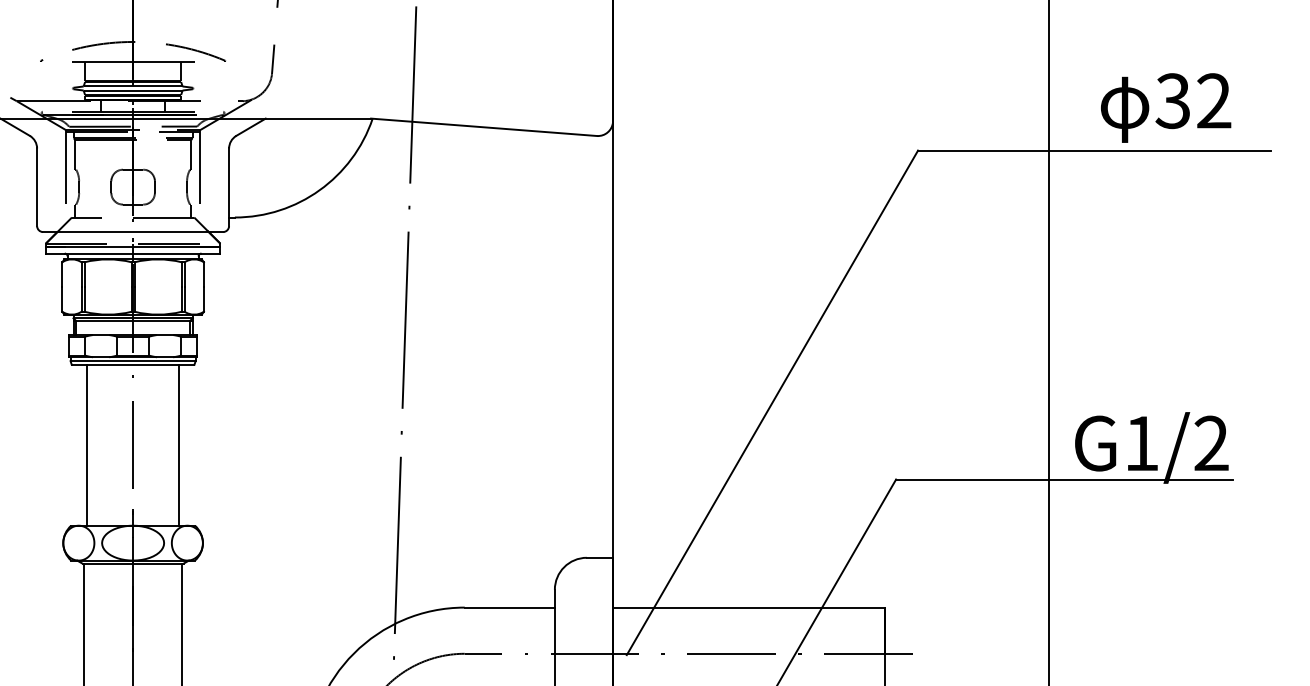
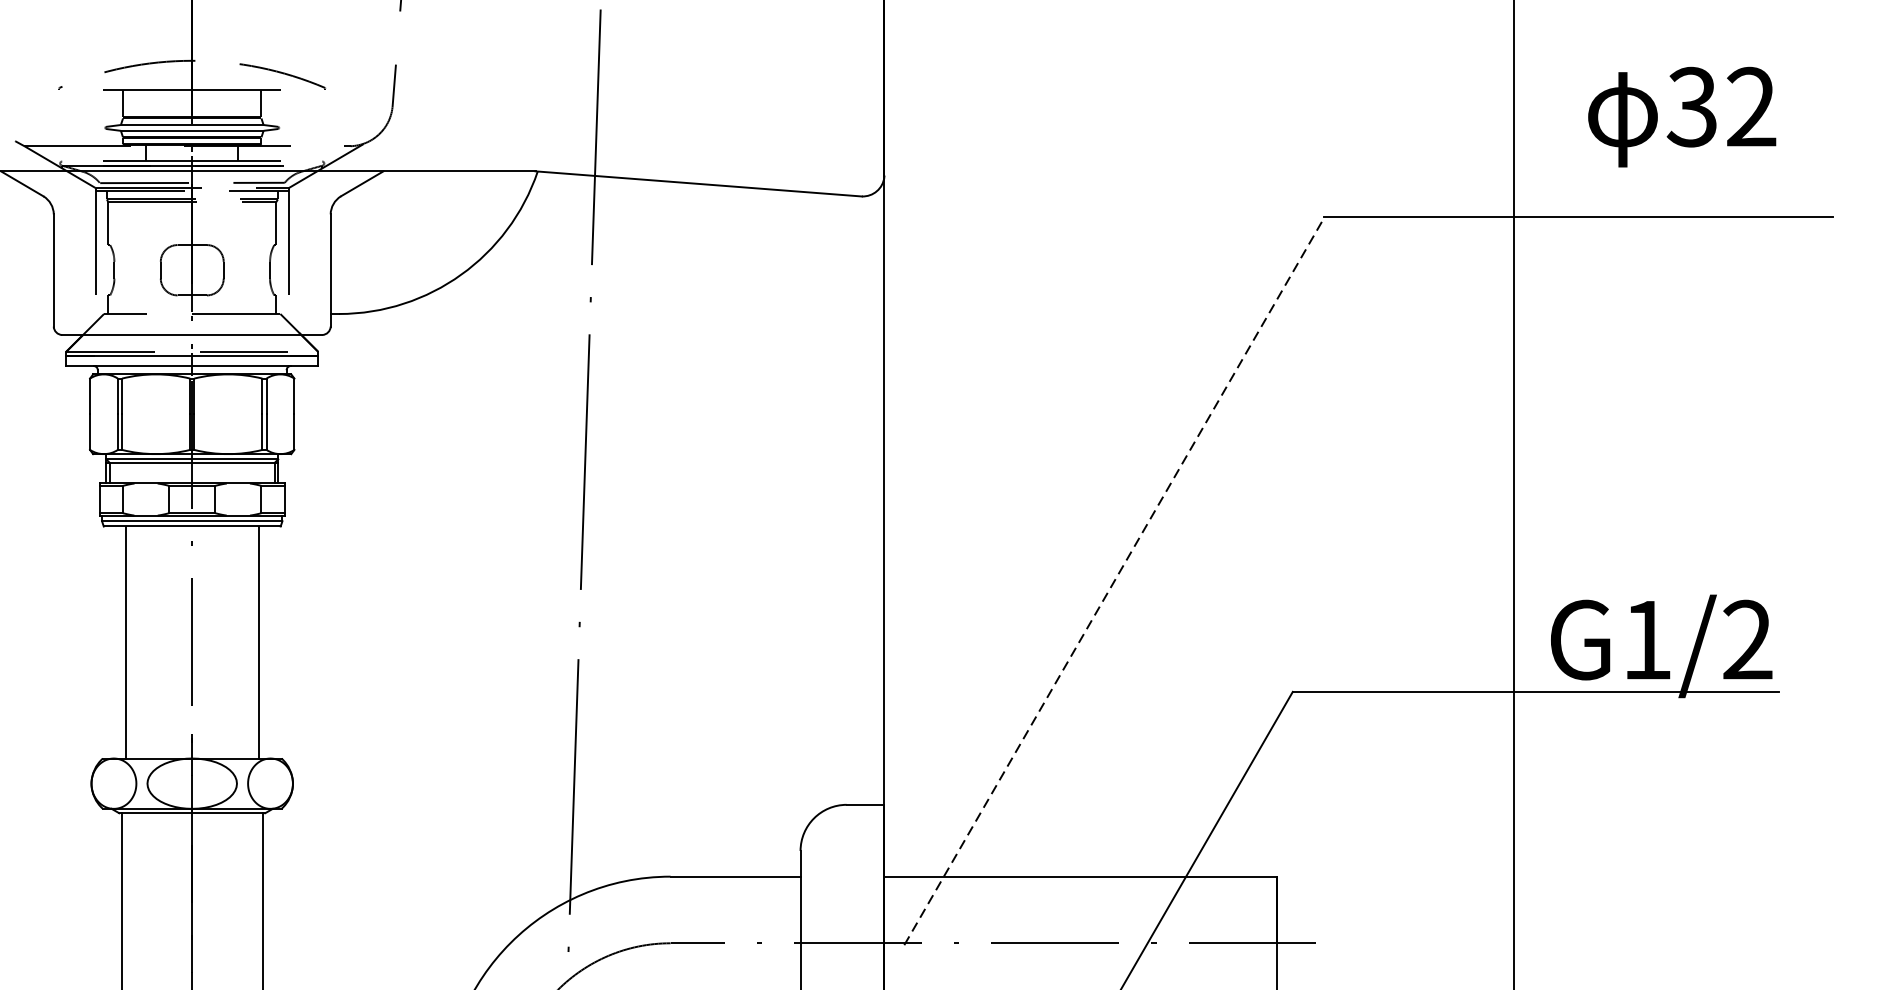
text: (1166, 107) -> (1682, 116), moved
line: (772, 402) -> (1114, 580), solid -> dashed

